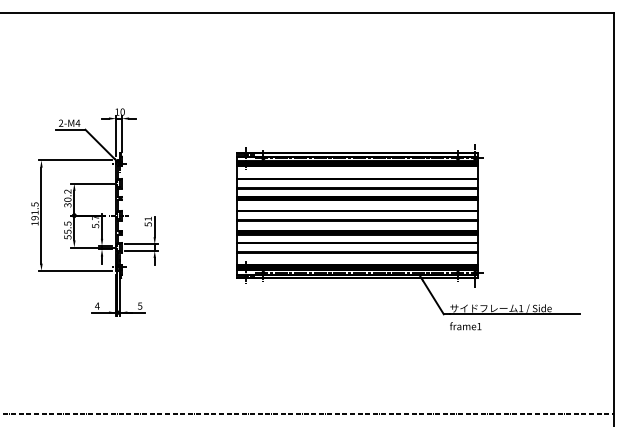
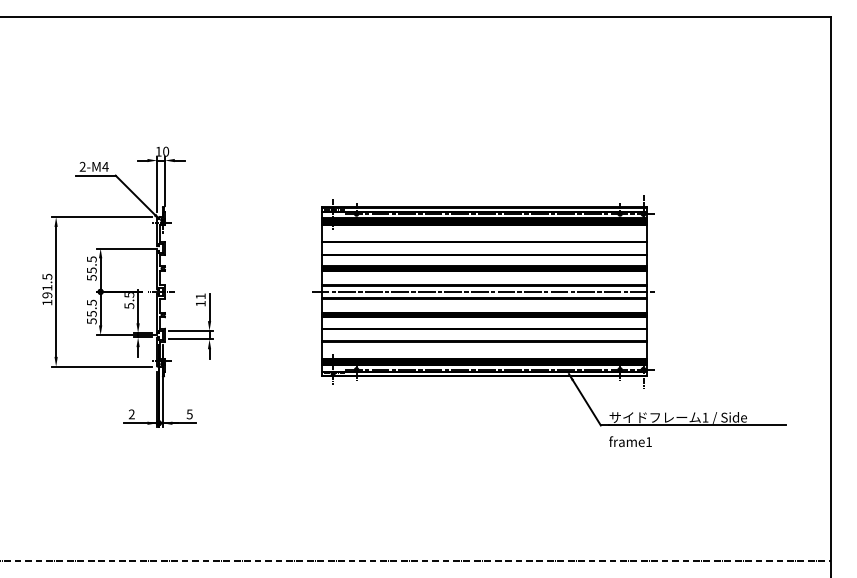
text: (67, 198) -> (91, 268), 30.2 -> 55.5
line: (357, 215) -> (484, 291), added
text: (95, 218) -> (129, 295), 5.7 -> 5.5
text: (148, 224) -> (200, 303), 51 -> 11
text: (97, 306) -> (131, 414), 4 -> 2

